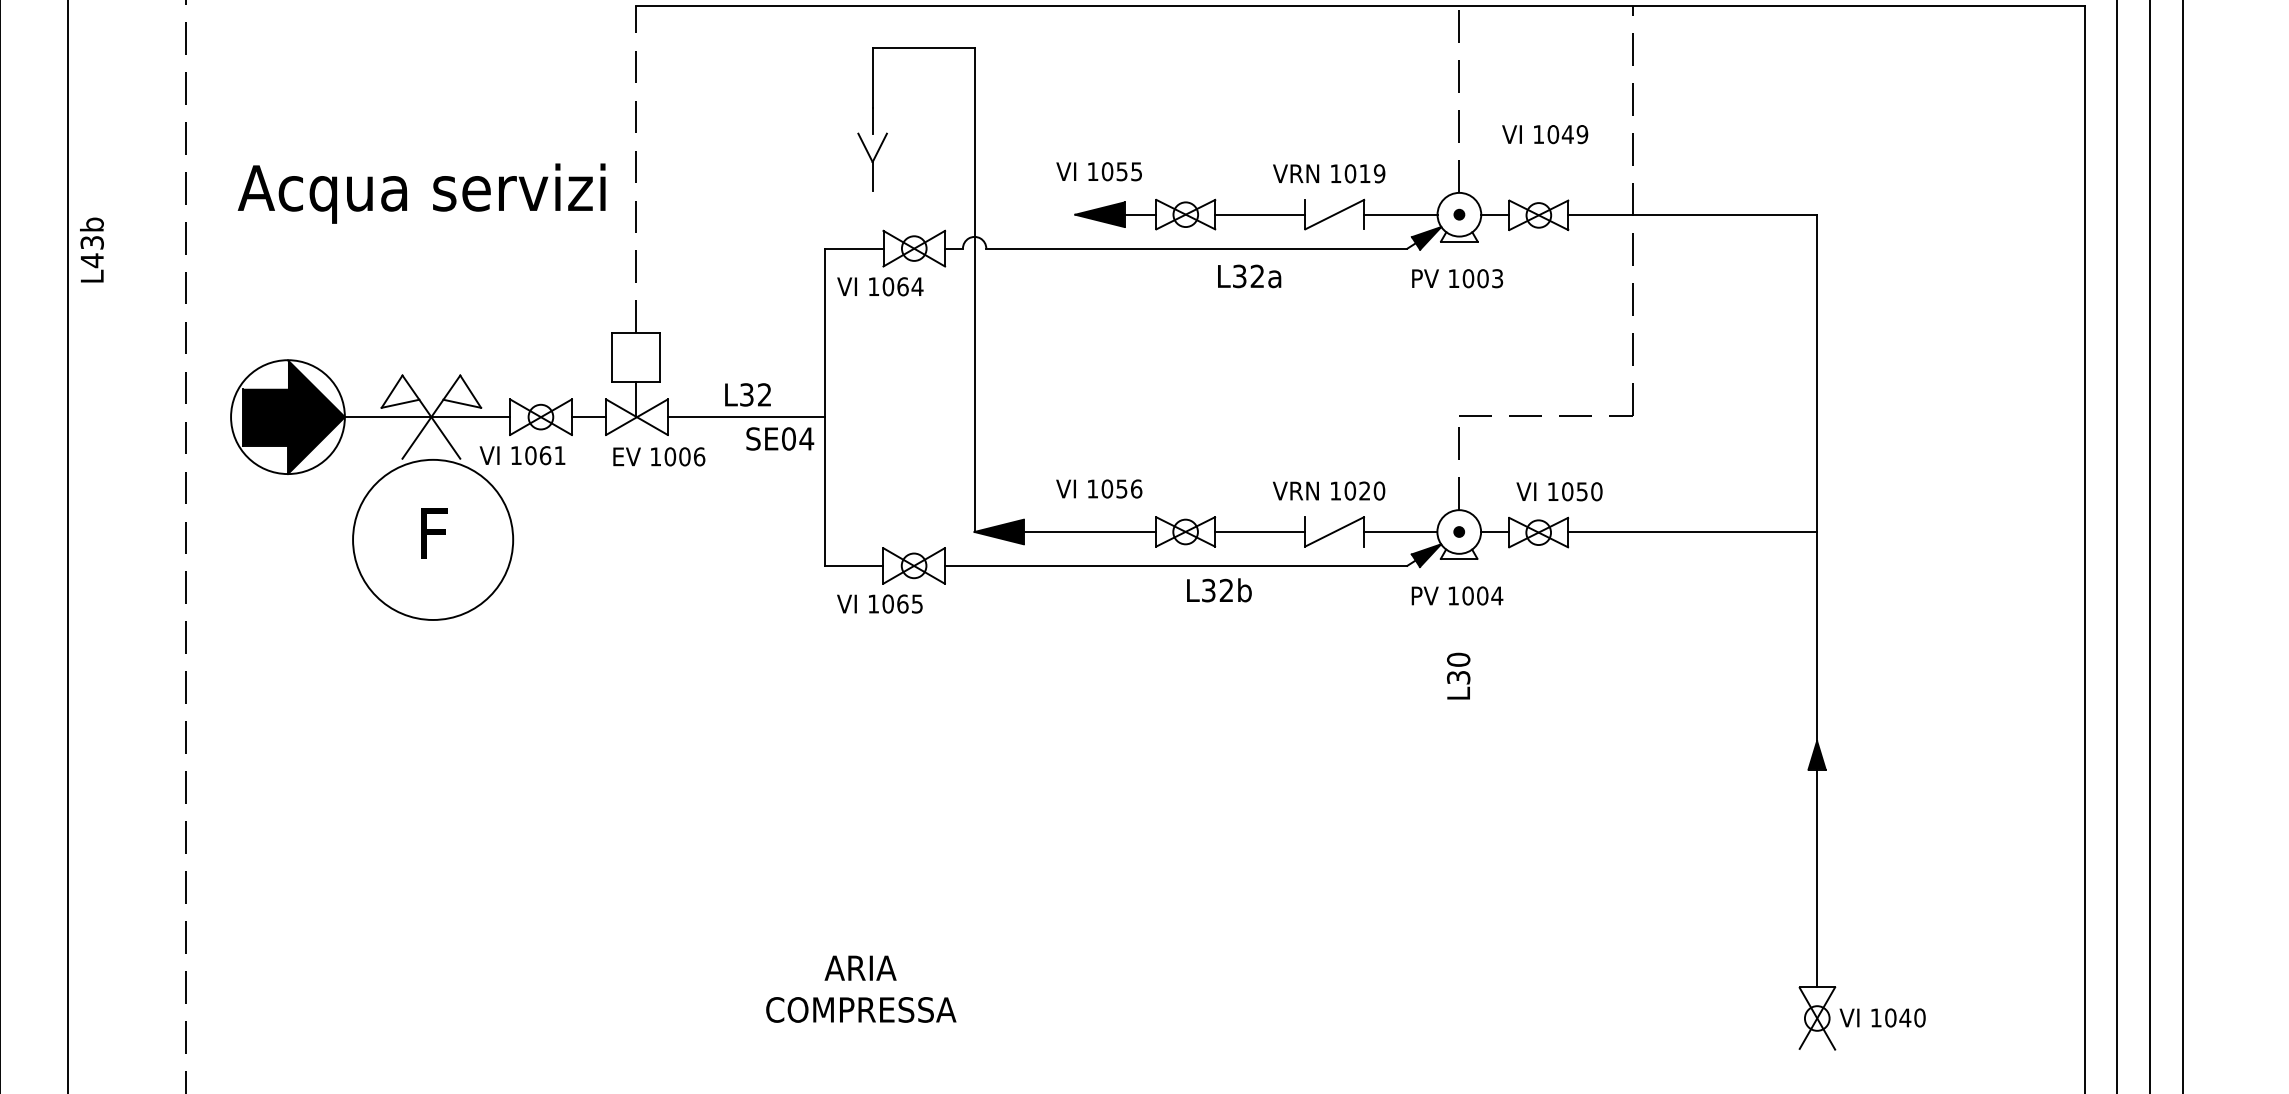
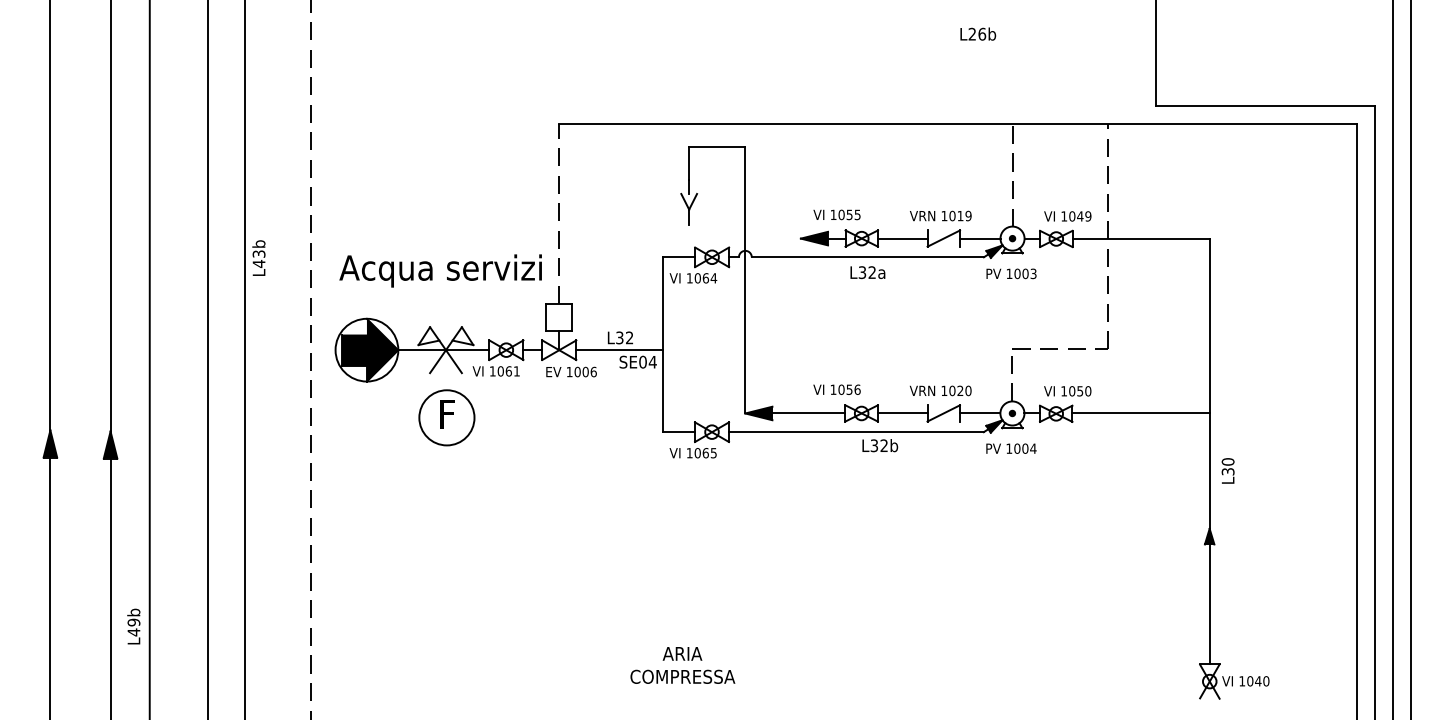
text: (1544, 134) -> (1067, 216), moved
text: (1098, 170) -> (836, 214), moved
text: (421, 192) -> (440, 270), moved
text: (1248, 276) -> (867, 272), moved
text: (1098, 488) -> (836, 389), moved
circle: (432, 539) -> (446, 417), size x0.62
text: (1457, 675) -> (1227, 470), moved

